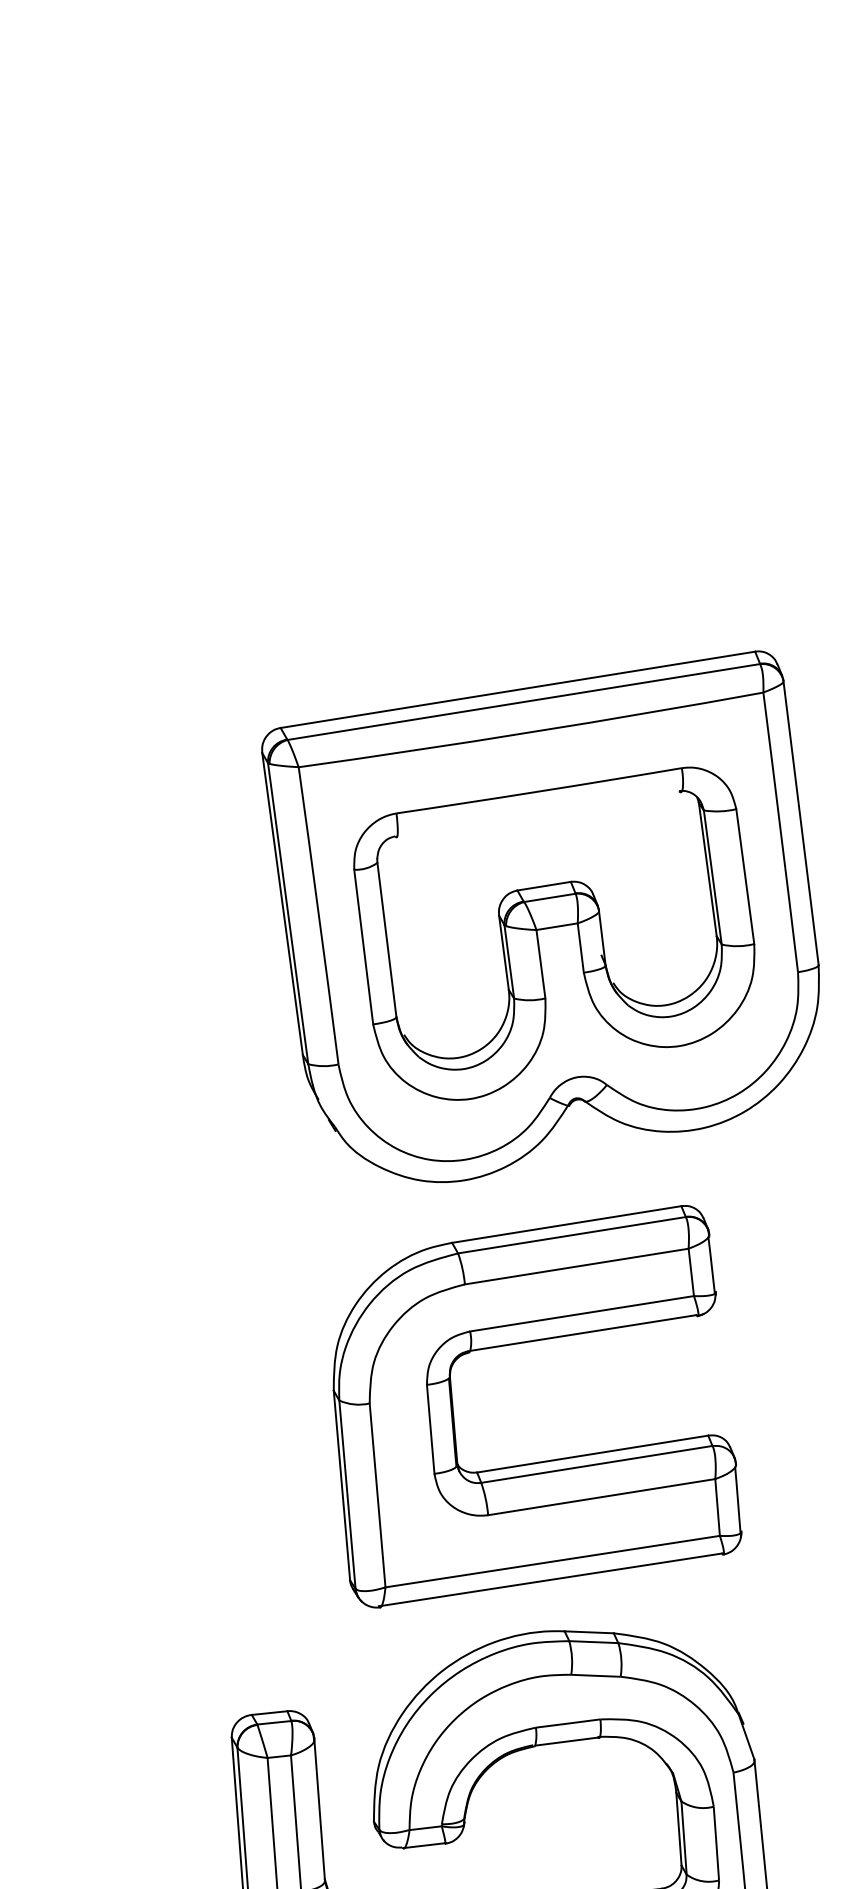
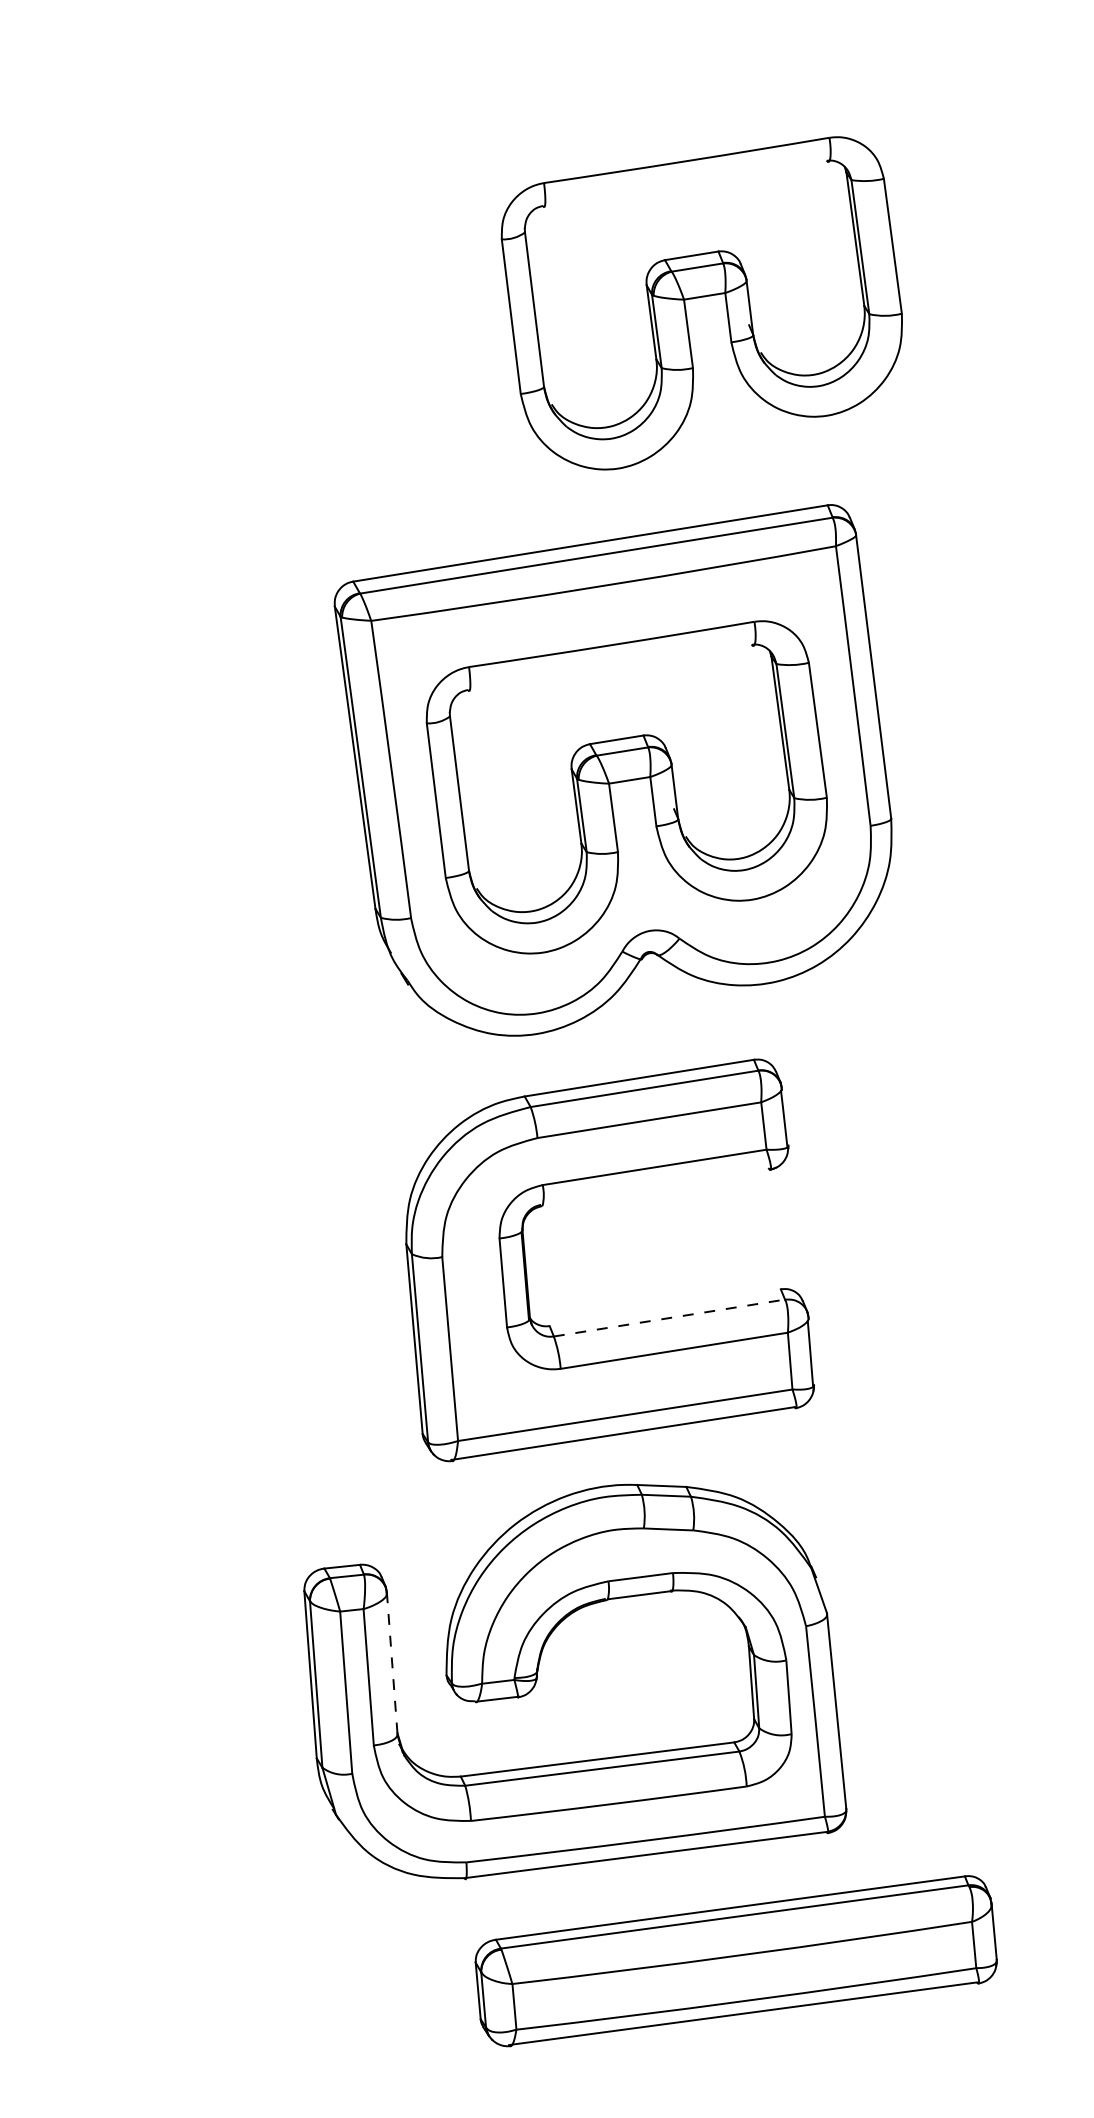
part: (628, 449) -> (701, 303), added
line: (581, 1332) -> (654, 1186), removed
line: (591, 1453) -> (664, 1307), removed
line: (596, 1463) -> (669, 1317), solid -> dashed
line: (319, 1808) -> (392, 1662), solid -> dashed

